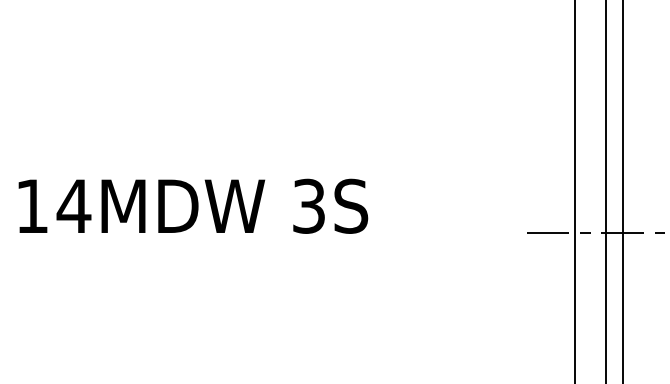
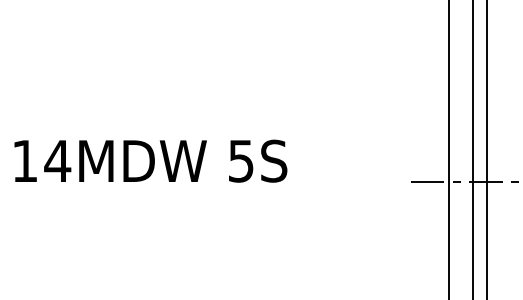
text: (309, 205) -> (241, 160), 3S -> 5S

